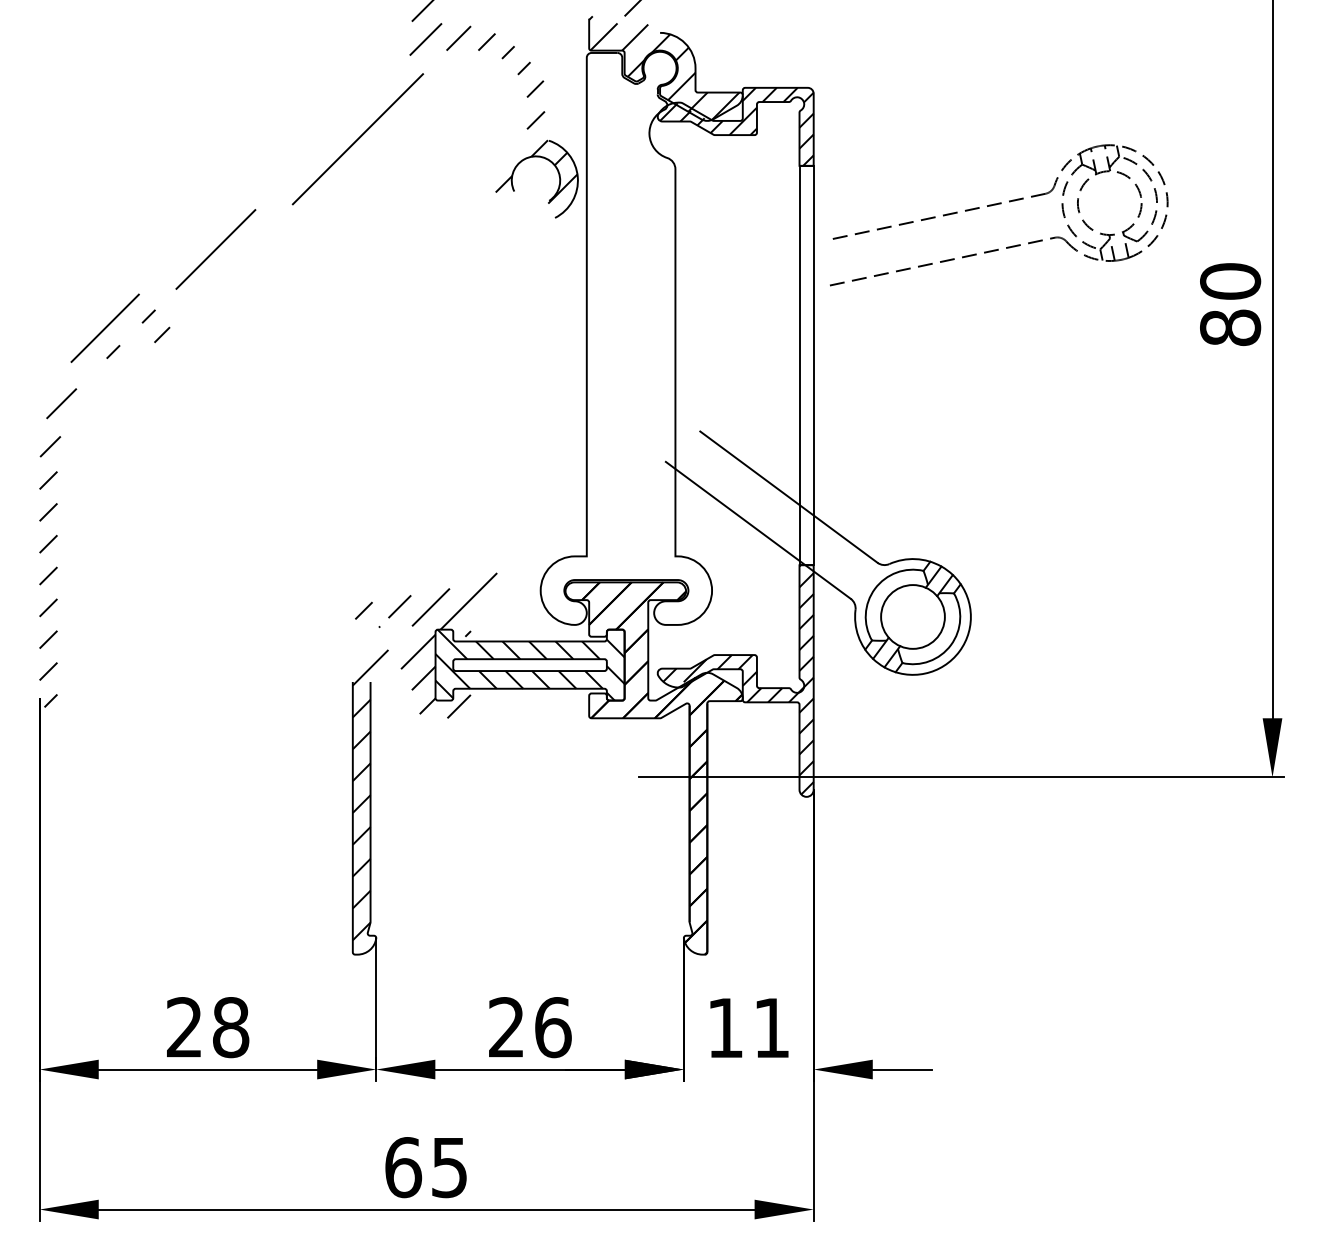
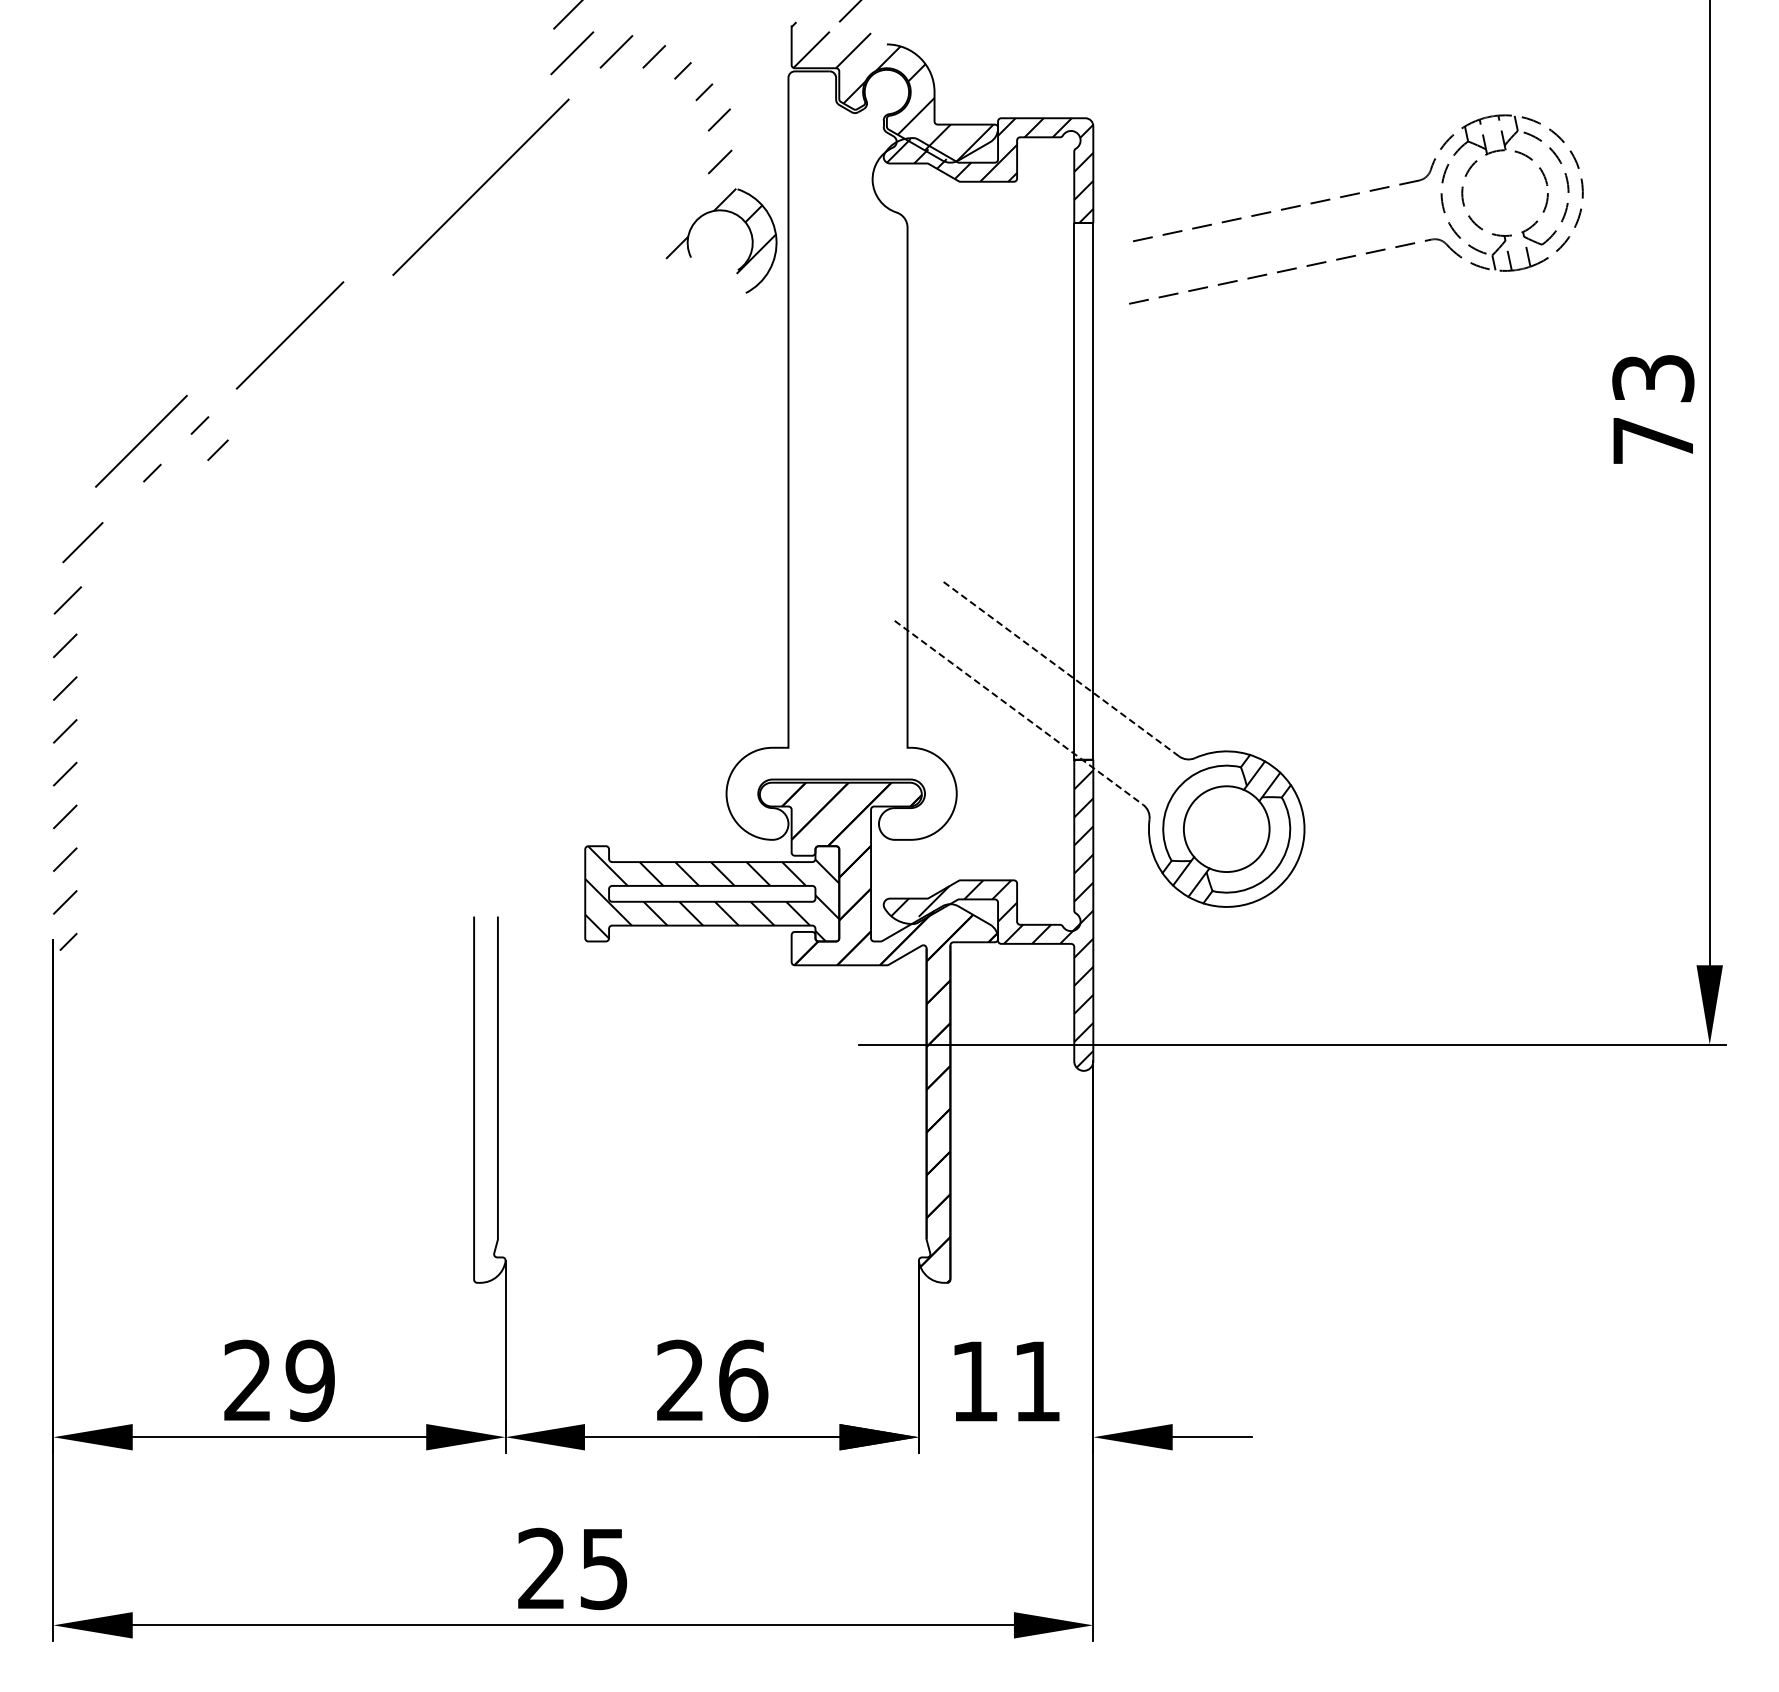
part: (997, 204) -> (1354, 195), moved
text: (1230, 304) -> (1653, 409), 80 -> 73
line: (788, 496) -> (1059, 667), solid -> dashed
line: (758, 530) -> (1018, 712), solid -> dashed
hatch: (425, 756) -> (571, 1016), removed
text: (231, 1027) -> (310, 1380), 28 -> 29
text: (403, 1167) -> (542, 1568), 65 -> 25

